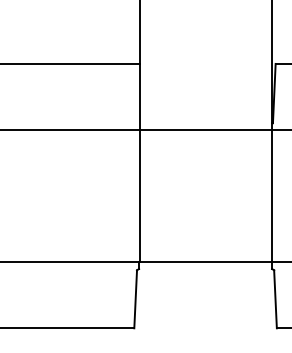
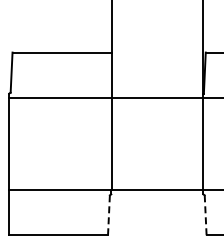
line: (135, 299) -> (108, 215), solid -> dashed
line: (275, 299) -> (205, 215), solid -> dashed

